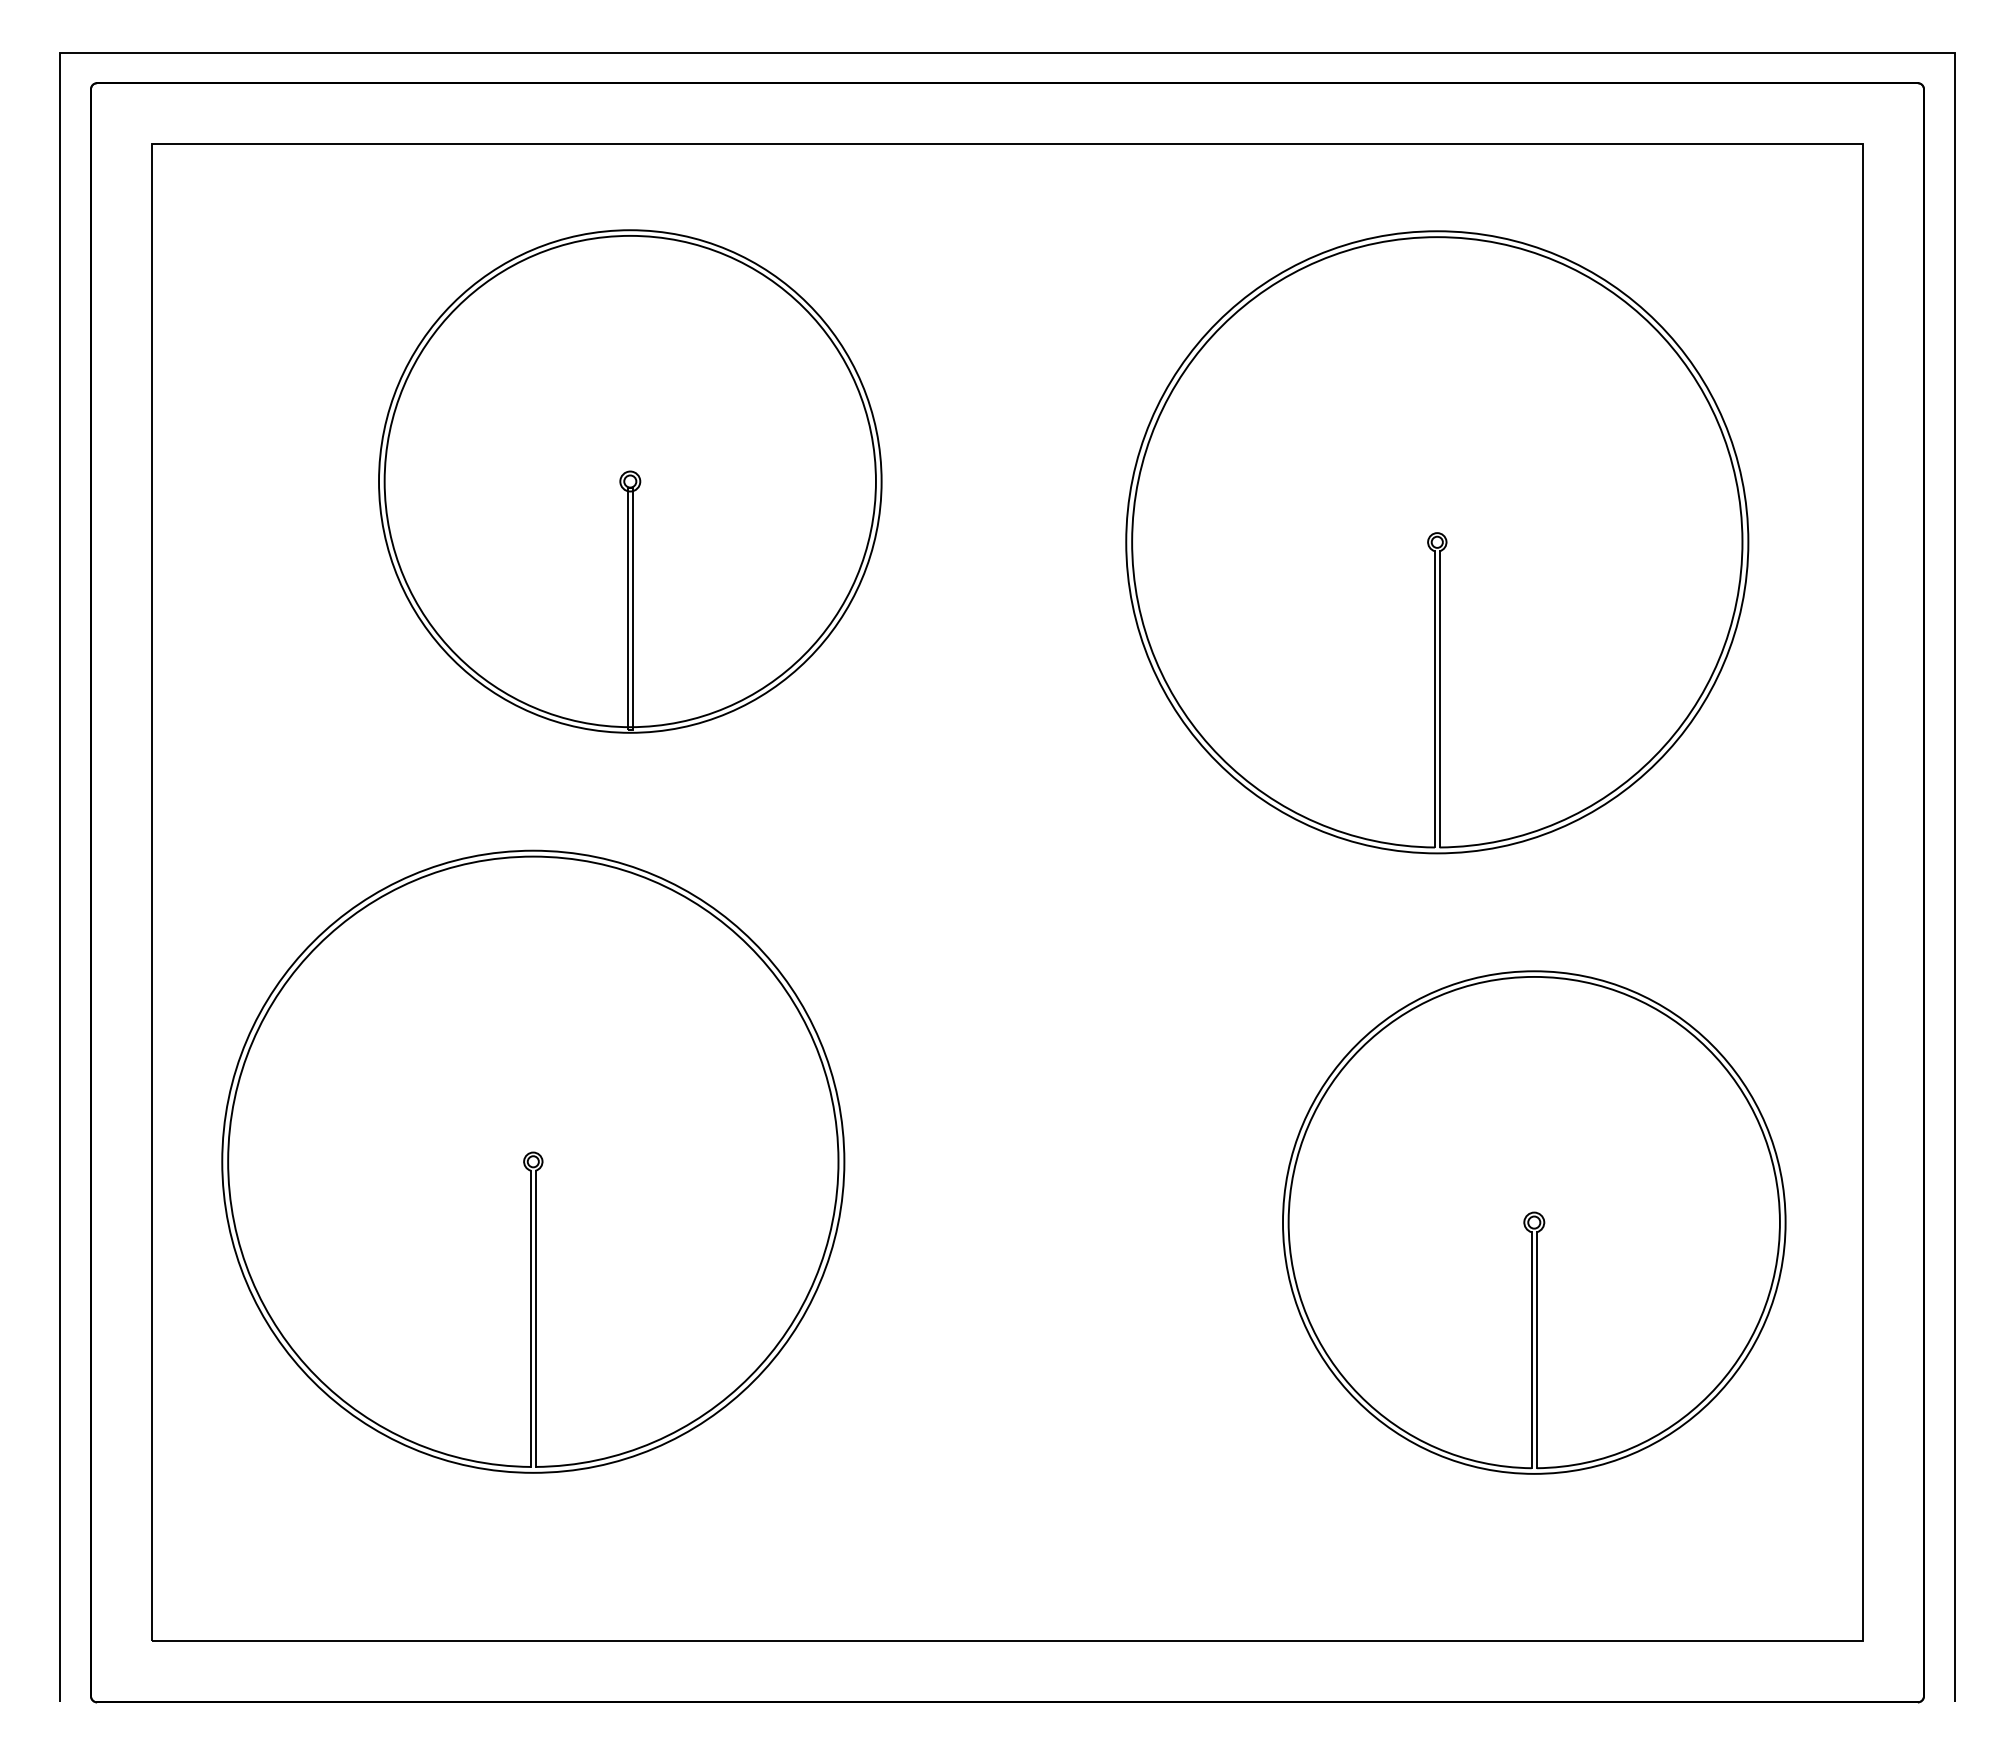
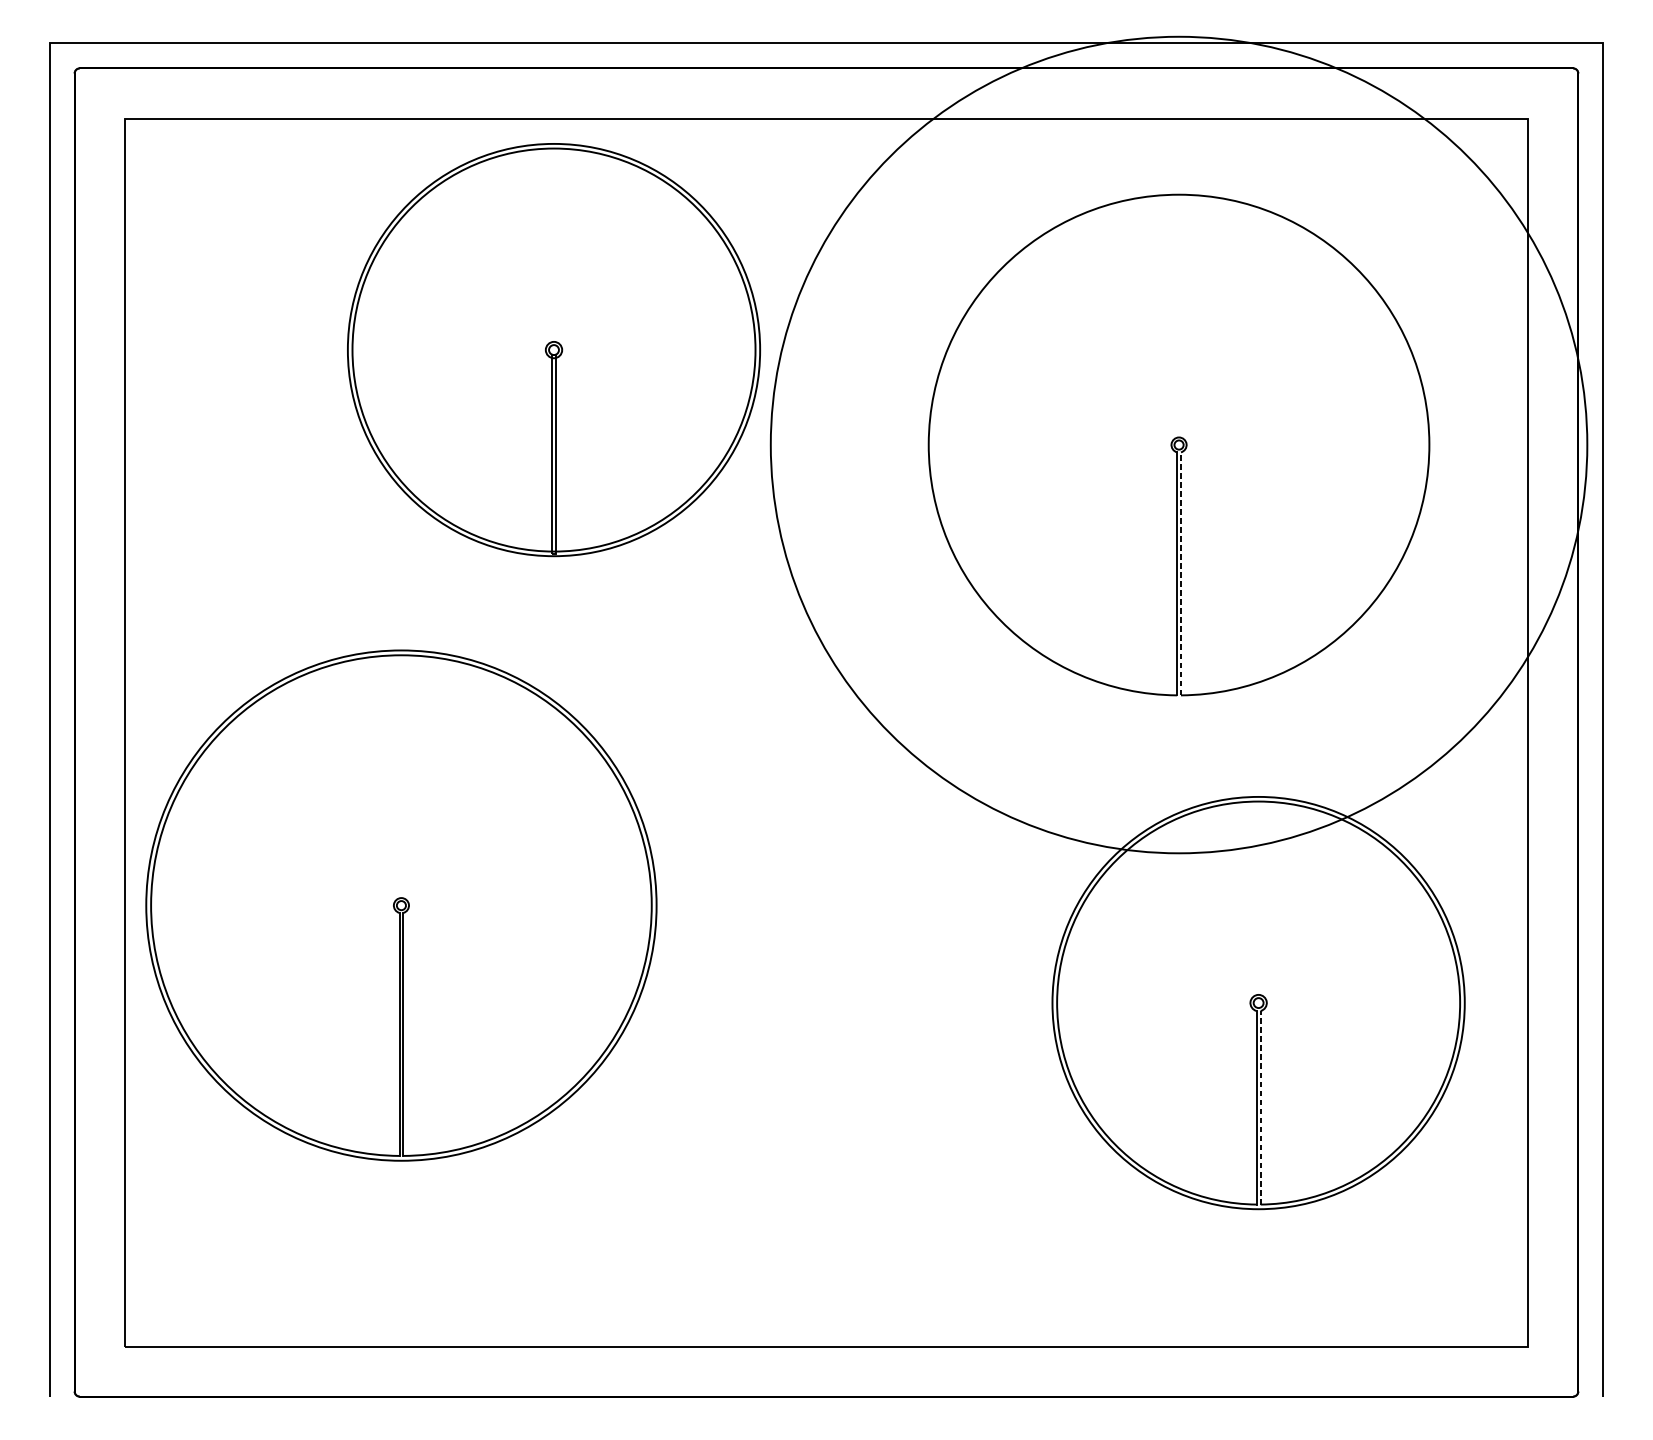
part: (630, 481) -> (554, 350), moved
circle: (1437, 542) -> (1179, 445), size x1.6
line: (1439, 698) -> (1180, 573), solid -> dashed
part: (533, 1161) -> (401, 905), moved
line: (1536, 1350) -> (1260, 1108), solid -> dashed

